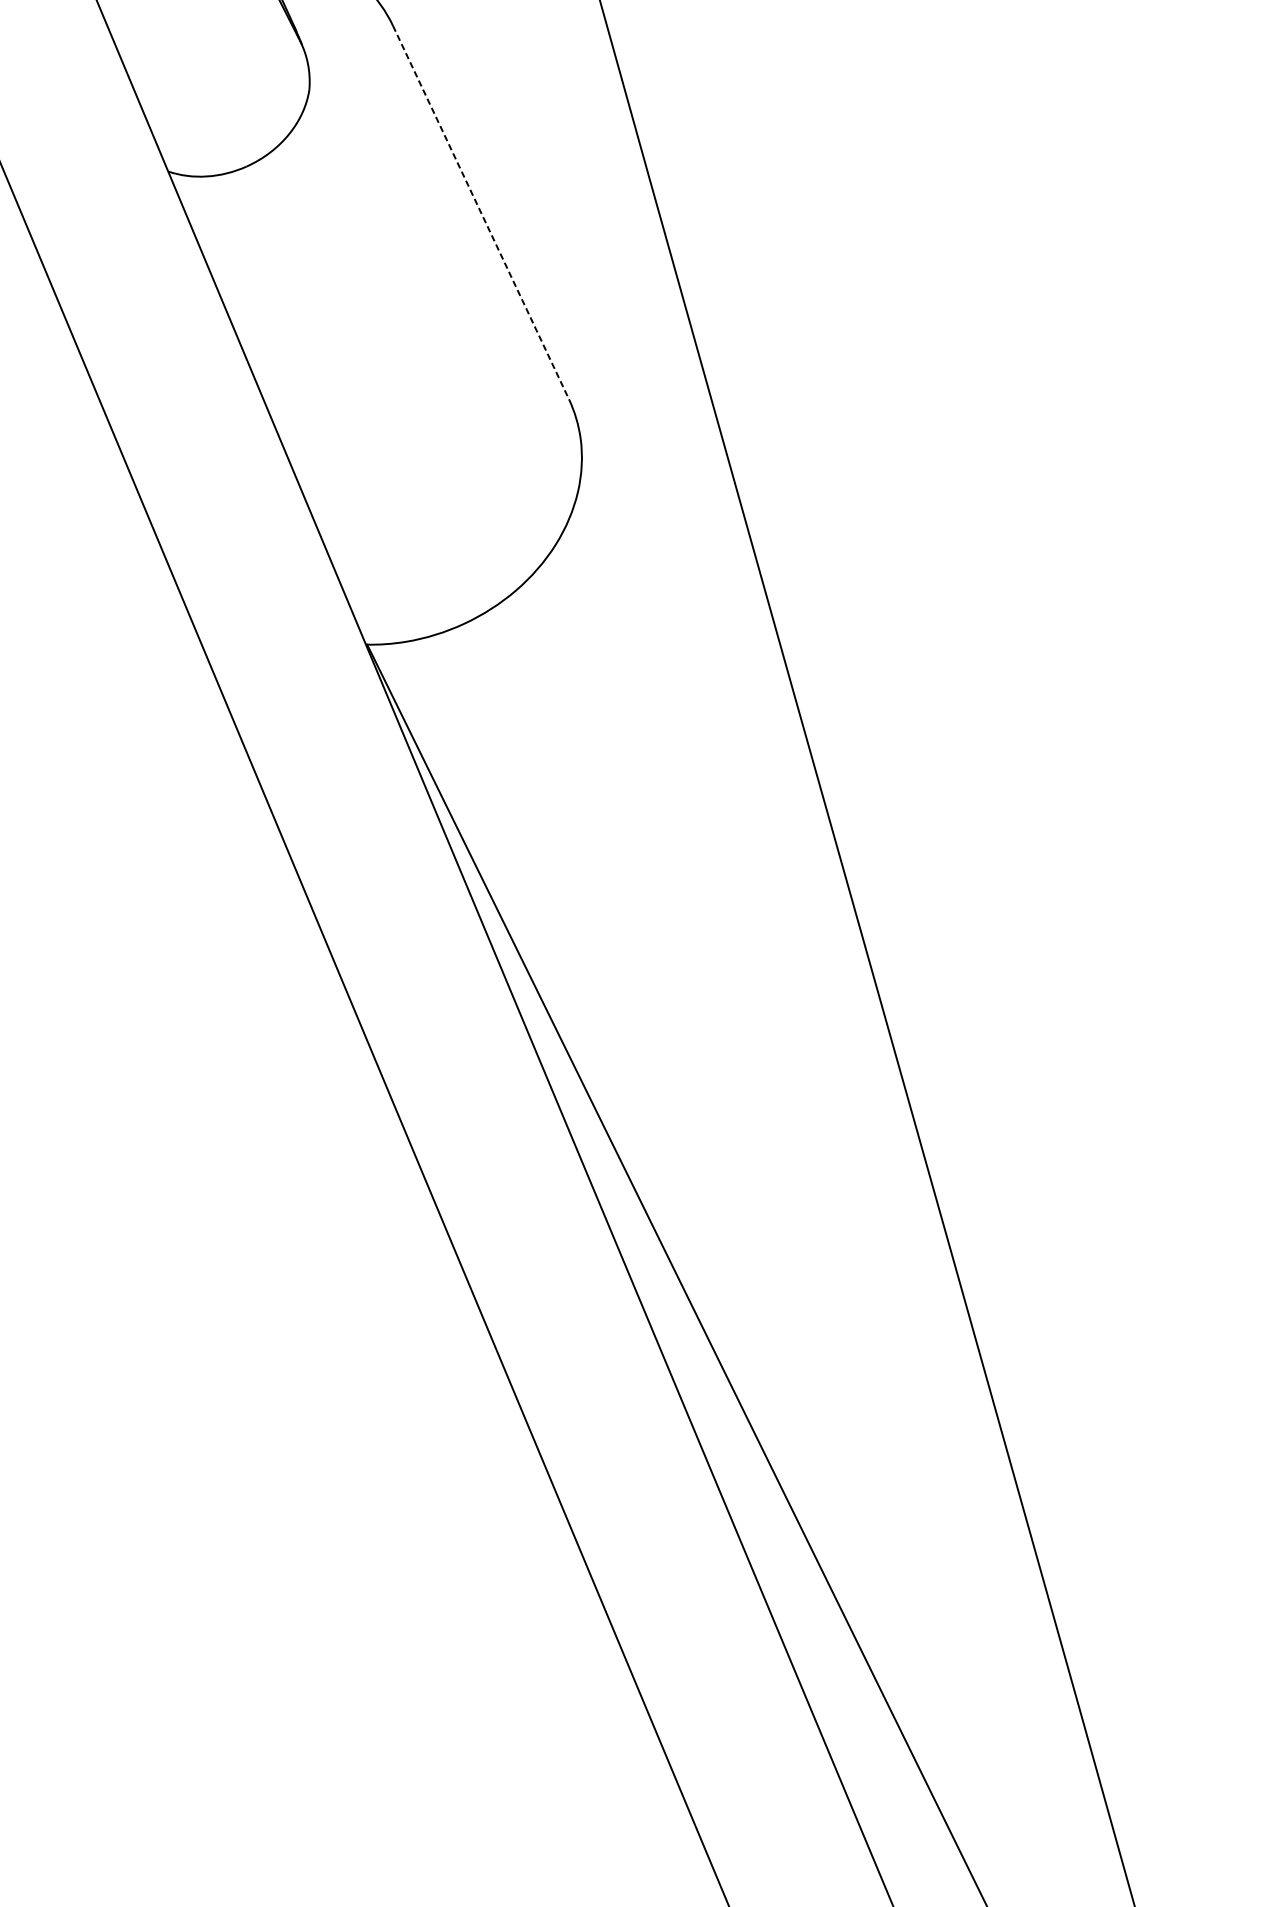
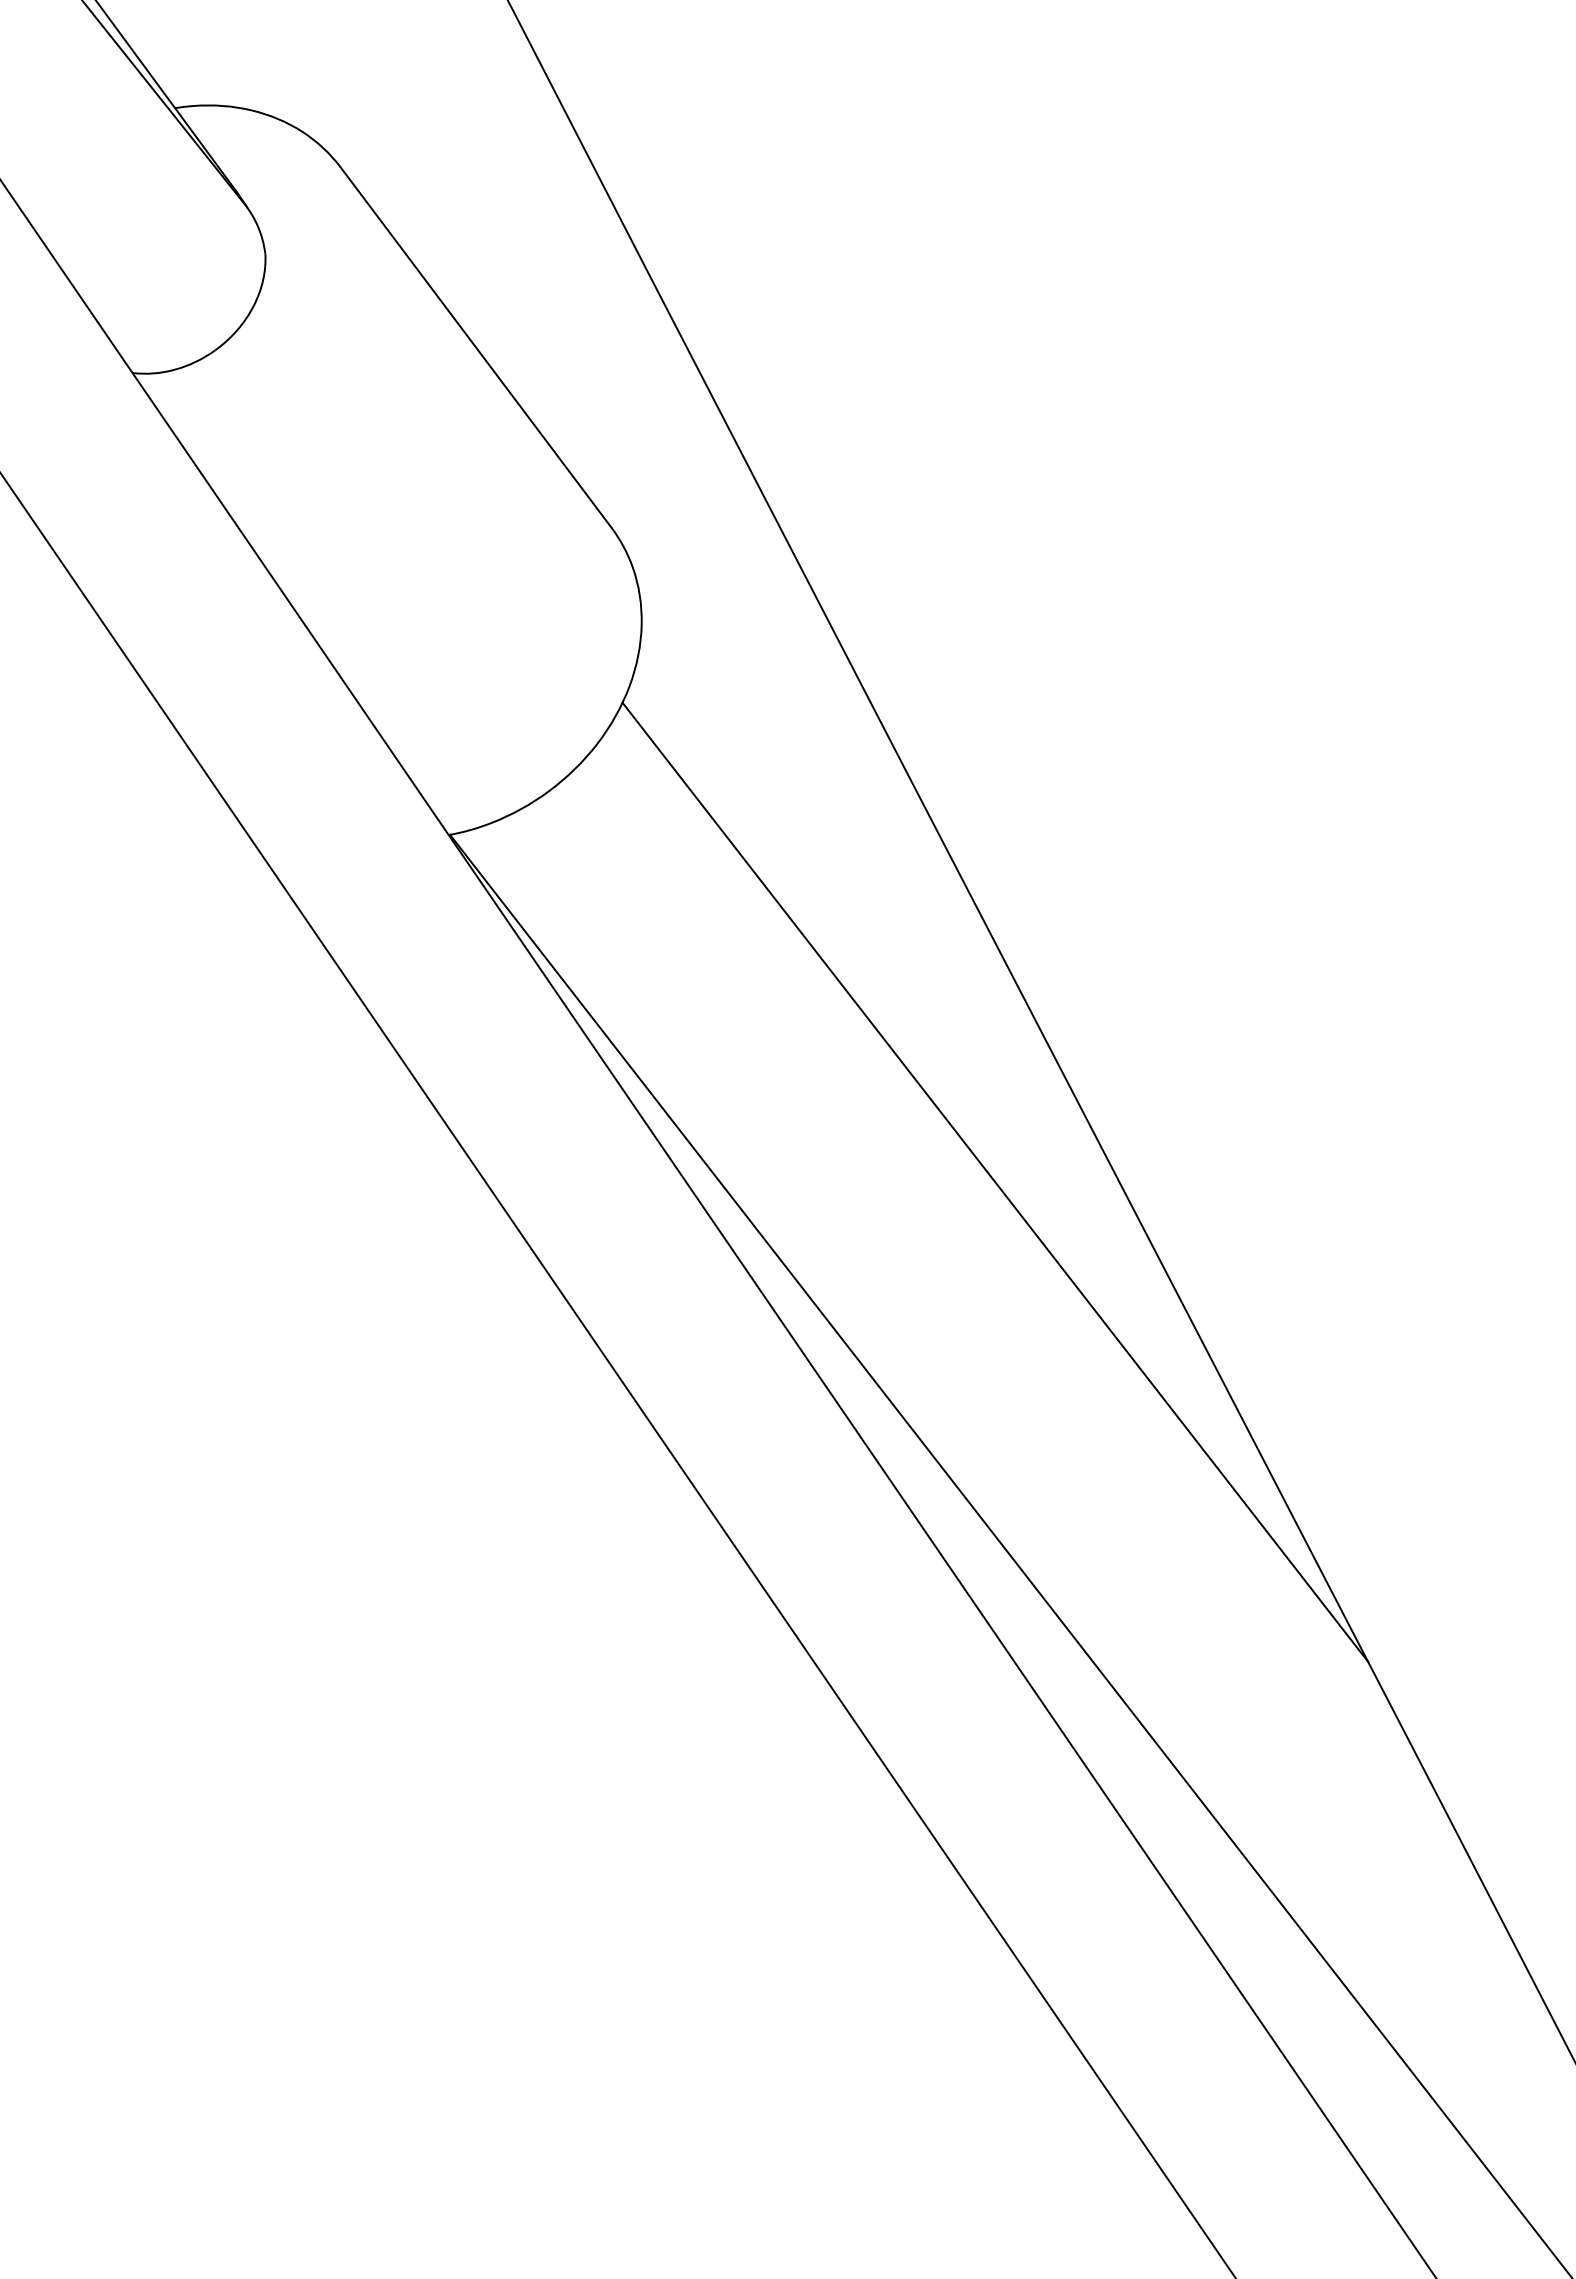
line: (481, 212) -> (476, 347), dashed -> solid
line: (791, 1057) -> (995, 1182), added

